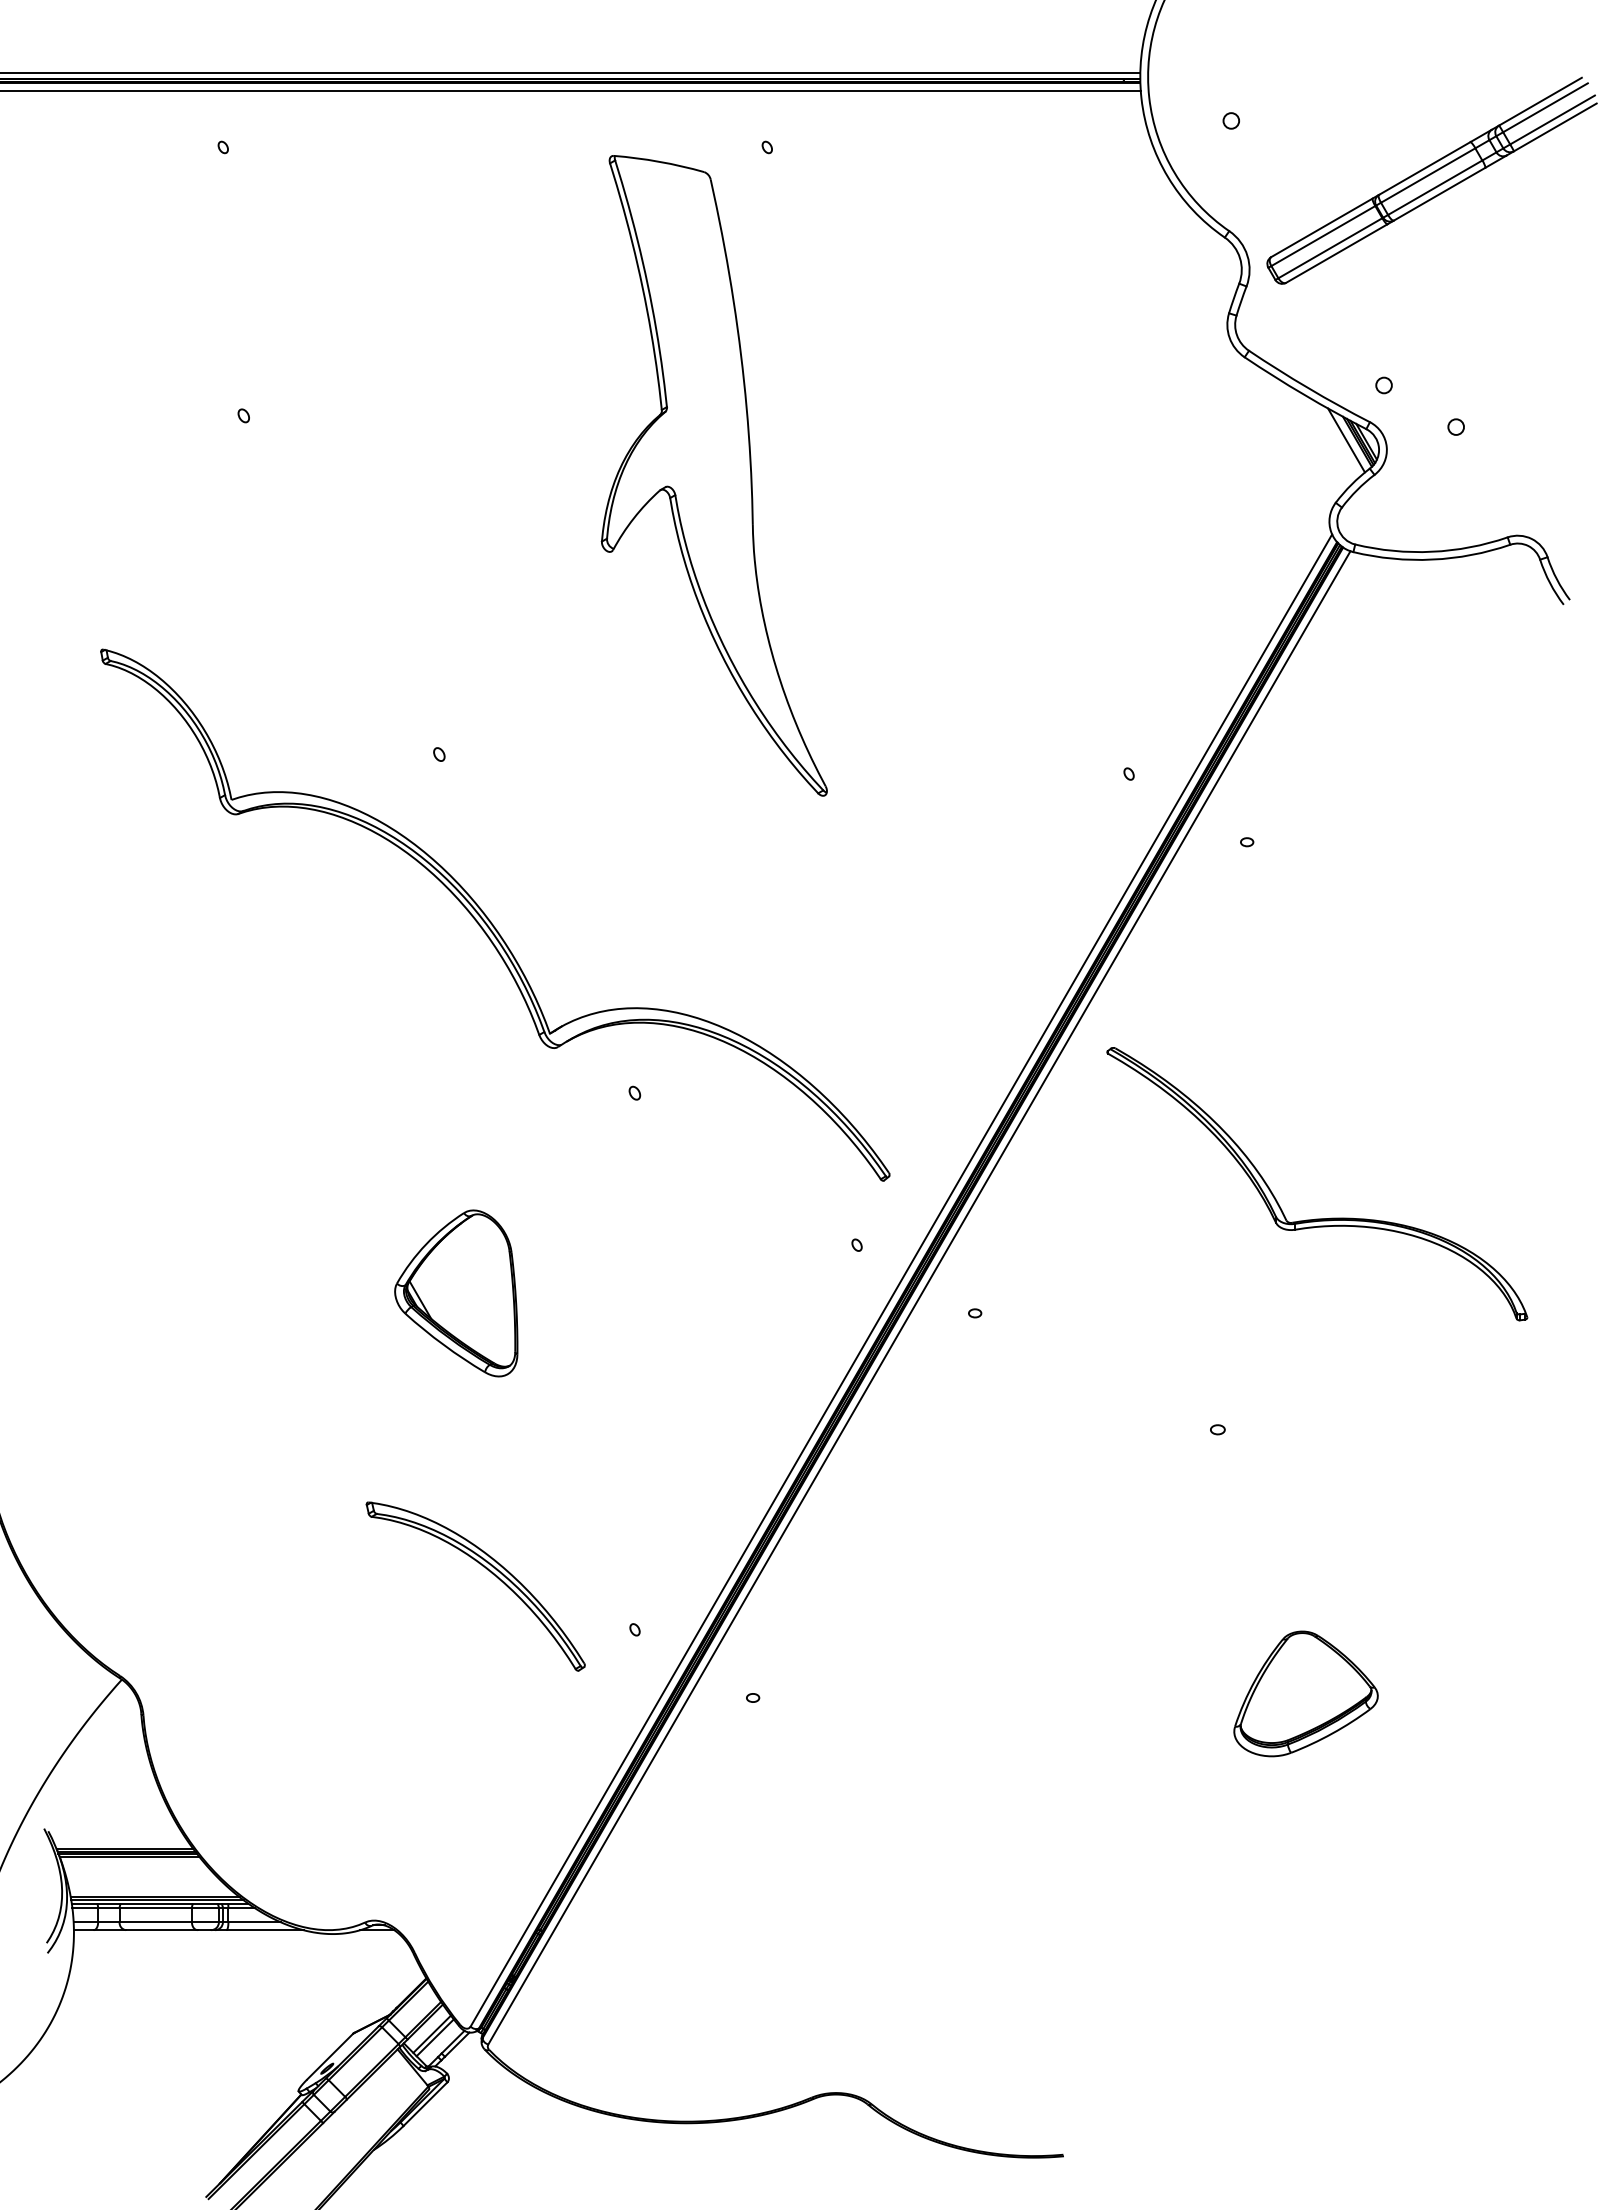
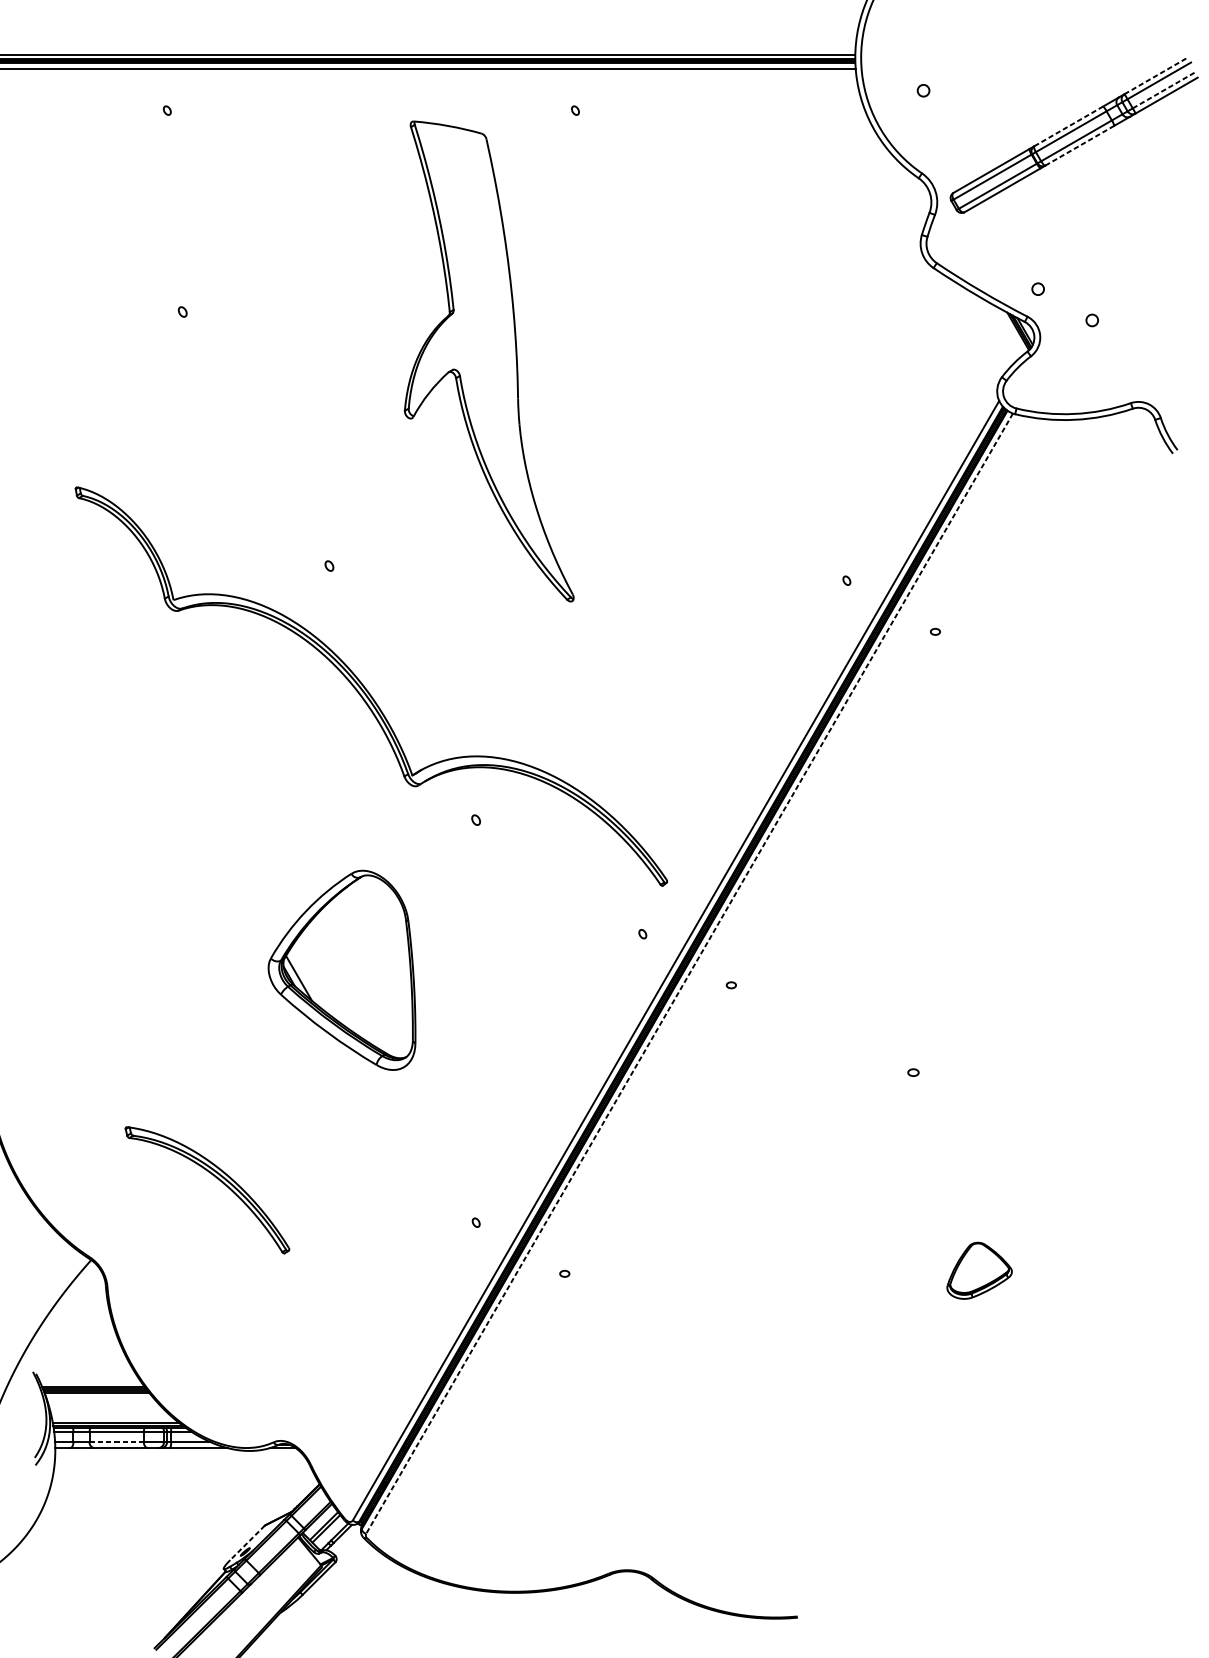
line: (1540, 101) -> (1155, 76), solid -> dashed
line: (1552, 119) -> (1164, 89), solid -> dashed
line: (1424, 168) -> (1068, 126), solid -> dashed
line: (1439, 194) -> (1079, 145), solid -> dashed
line: (1346, 440) -> (1009, 330), removed
part: (713, 475) -> (488, 361), moved
part: (1317, 1218) -> (988, 914), removed
part: (456, 1293) -> (342, 970), size x1.6
line: (919, 1298) -> (689, 974), solid -> dashed
part: (487, 1570) -> (216, 1178), moved
part: (1305, 1693) -> (979, 1270), size x0.6
line: (156, 1922) -> (117, 1442), solid -> dashed
line: (330, 2056) -> (247, 1542), solid -> dashed

